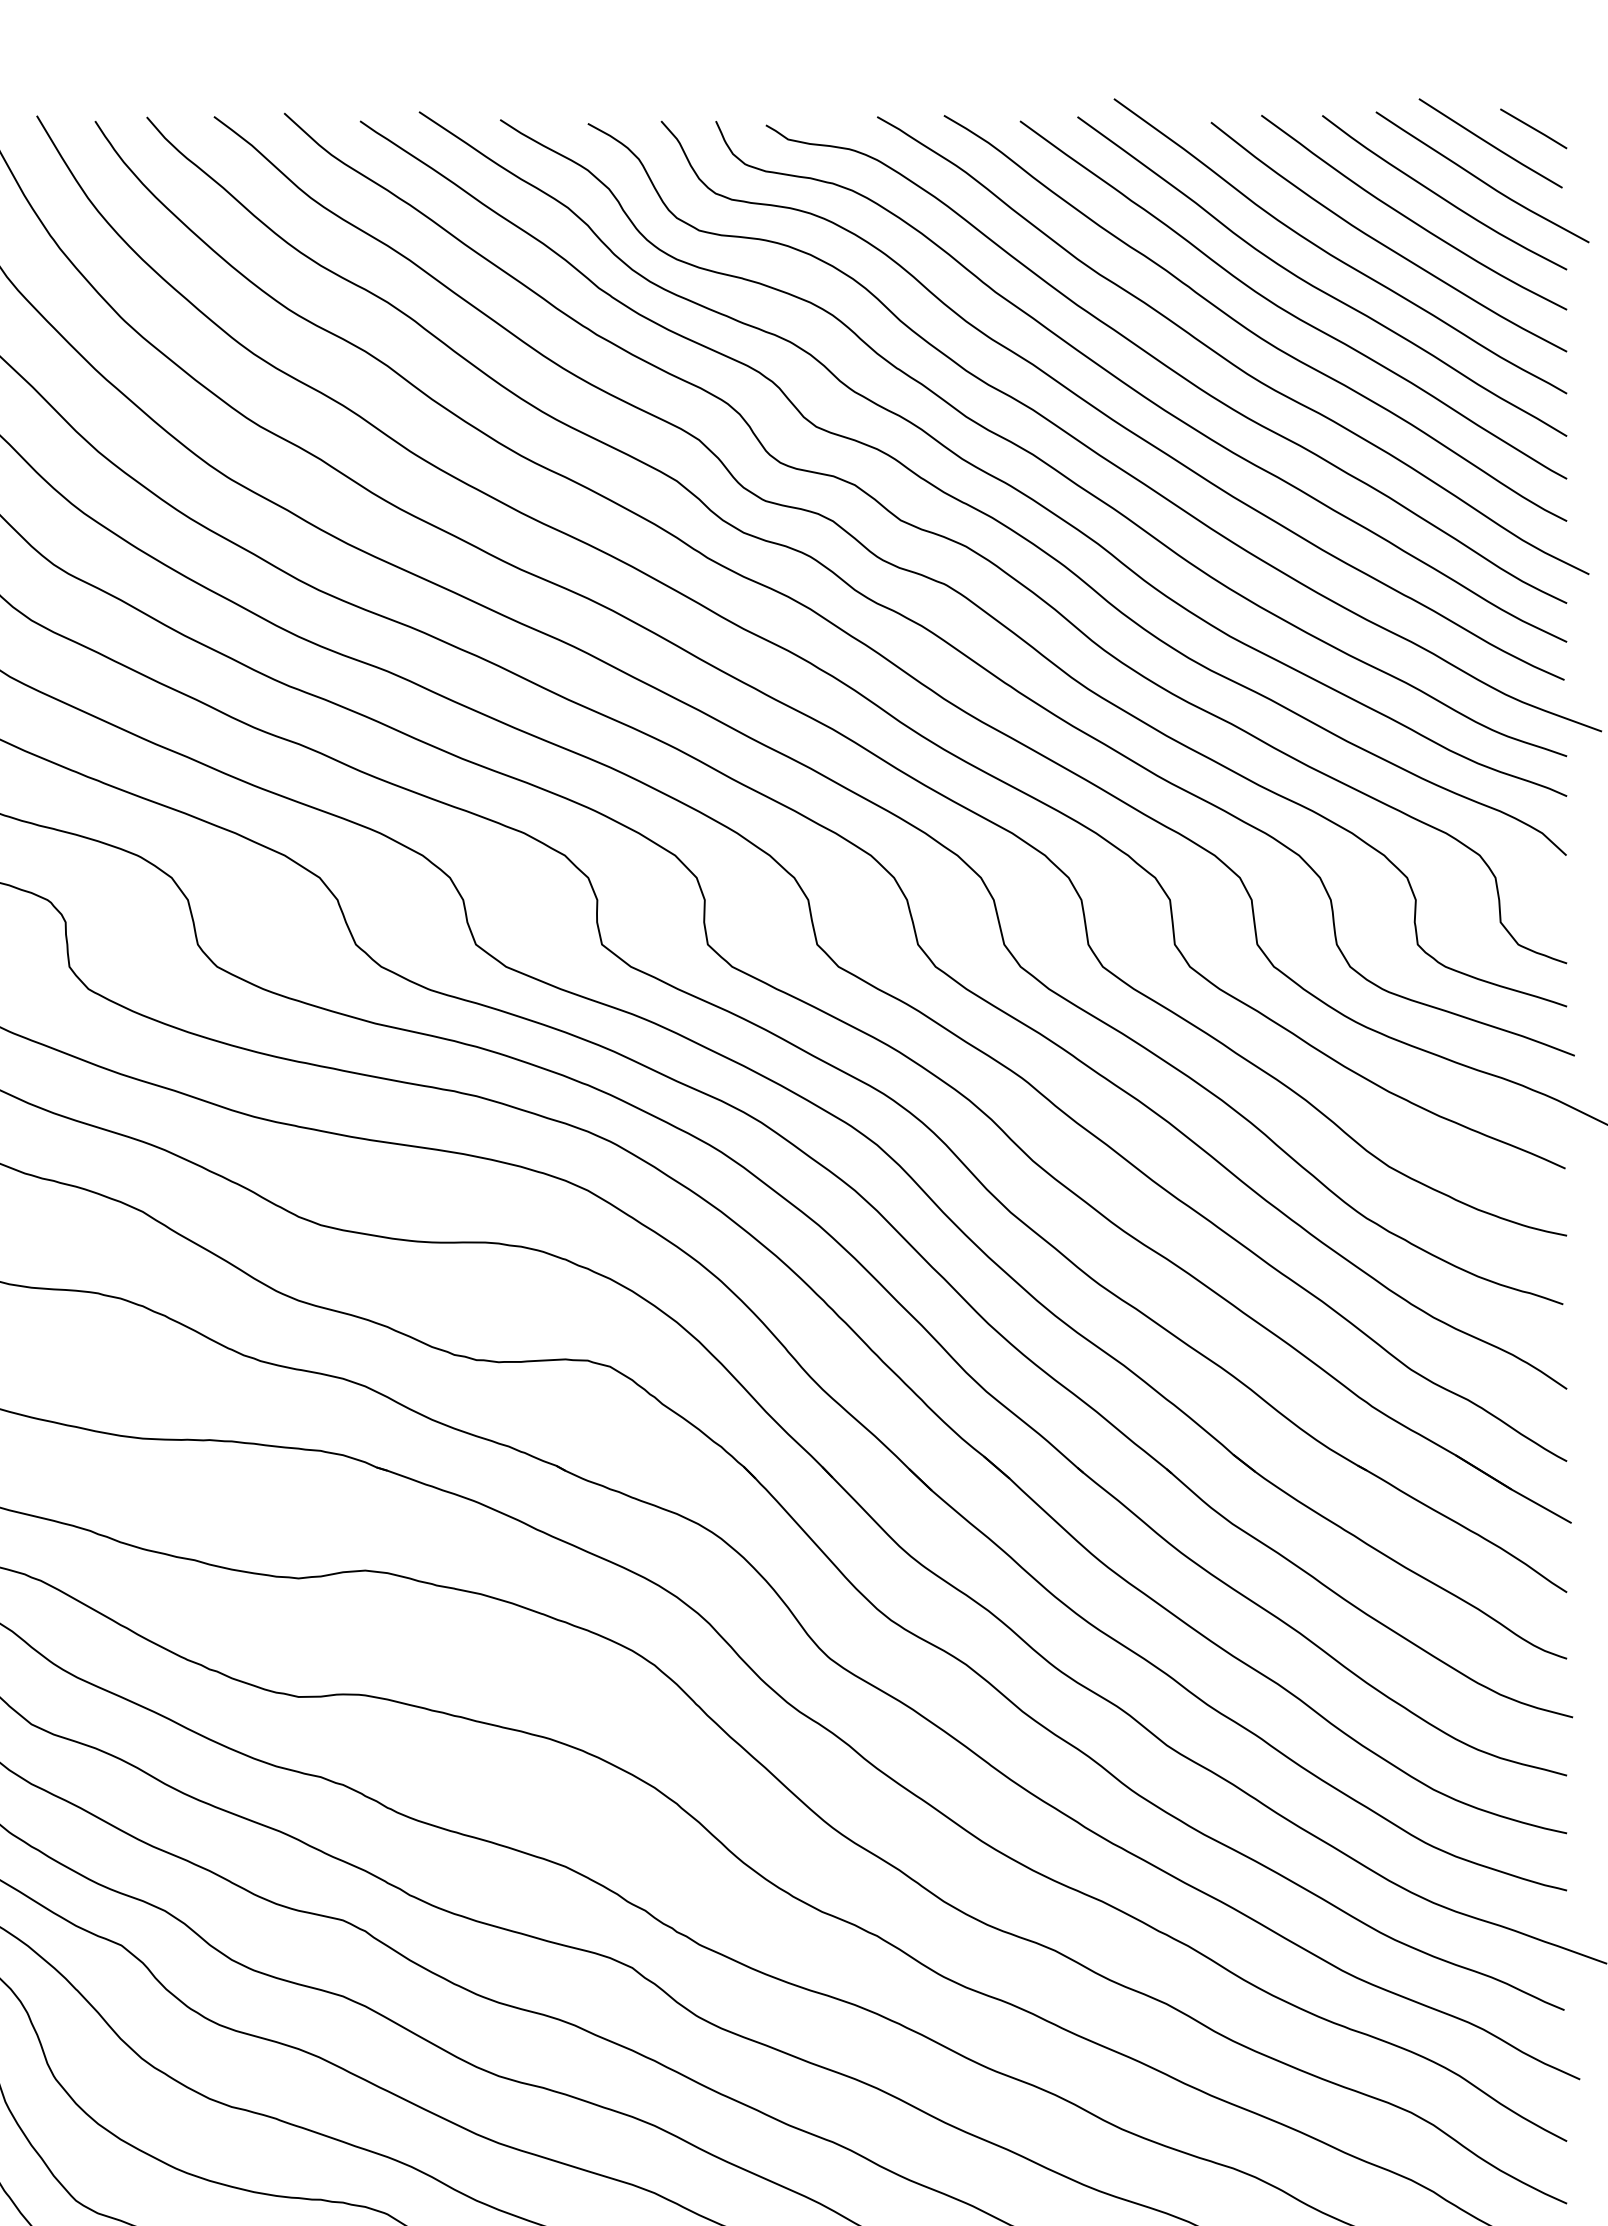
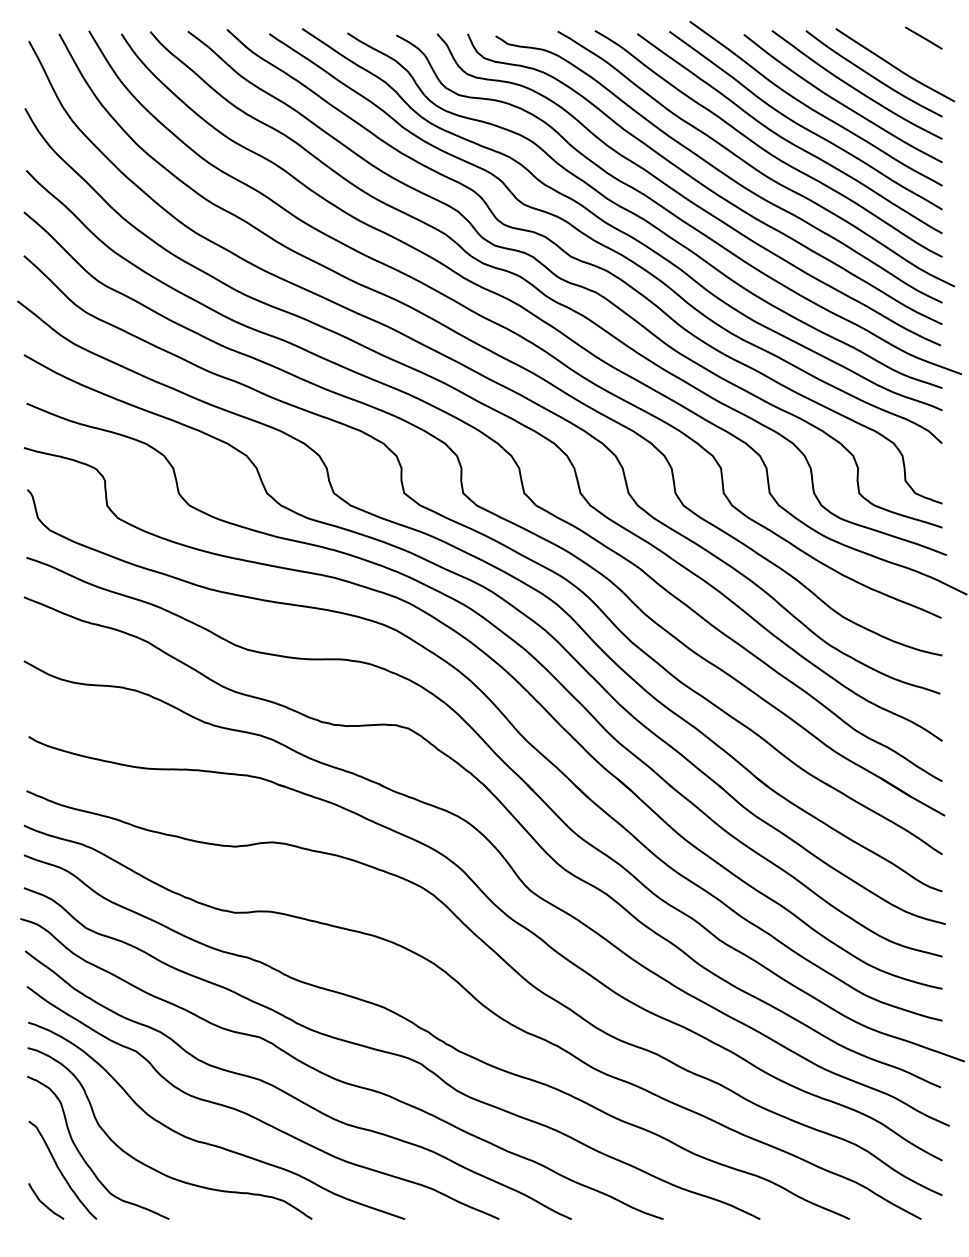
line: (1490, 141) -> (899, 45), removed

